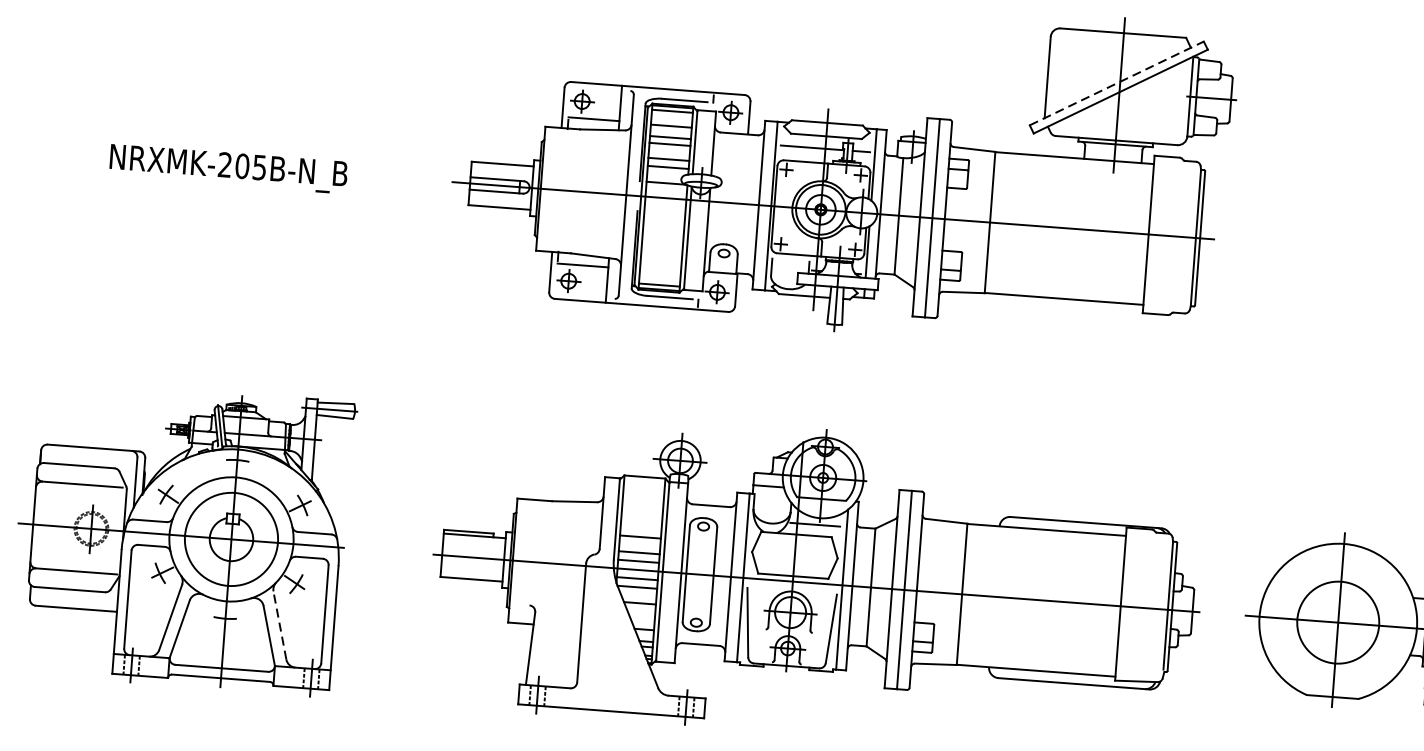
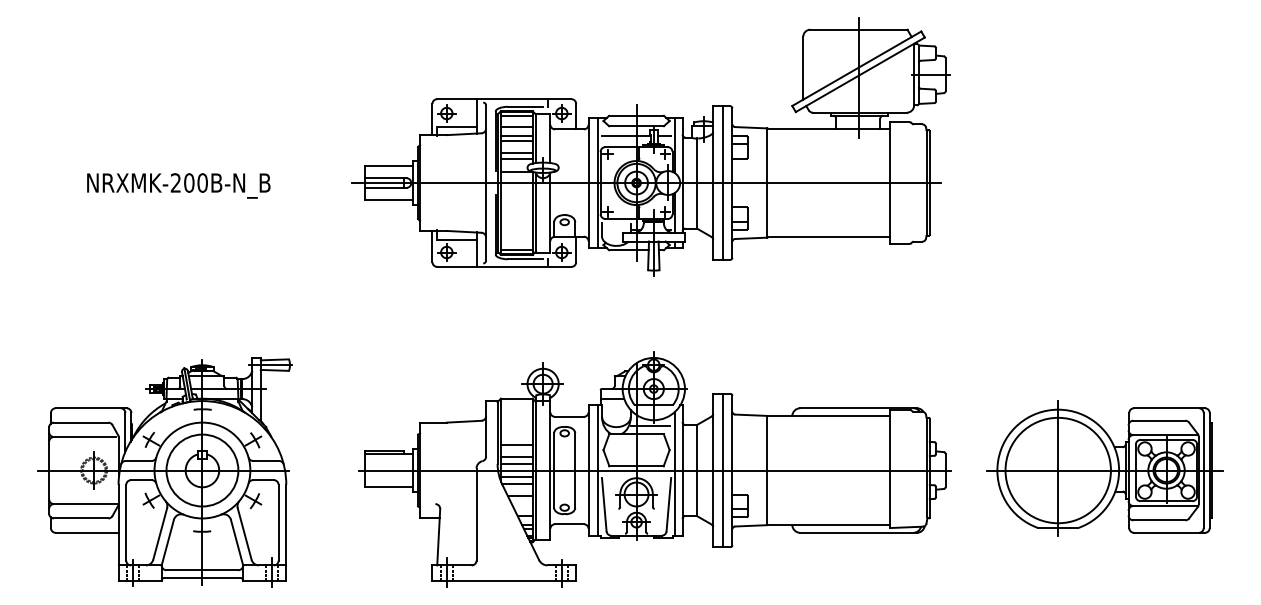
line: (1117, 83) -> (857, 68), dashed -> solid
text: (259, 166) -> (202, 182), NRXMK-205B-N_B -> NRXMK-200B-N_B
circle: (1337, 622) -> (1057, 470), size x1.67
line: (279, 624) -> (244, 533), dashed -> solid

